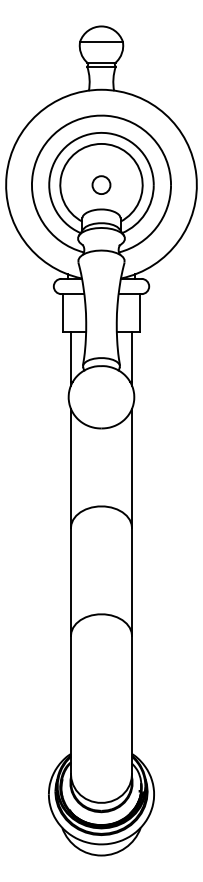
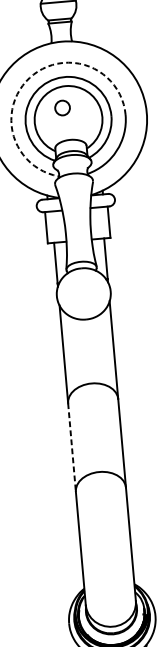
arc: (59, 130) -> (30, 78), solid -> dashed
circle: (101, 184) -> (62, 107), moved
line: (70, 581) -> (71, 447), solid -> dashed

